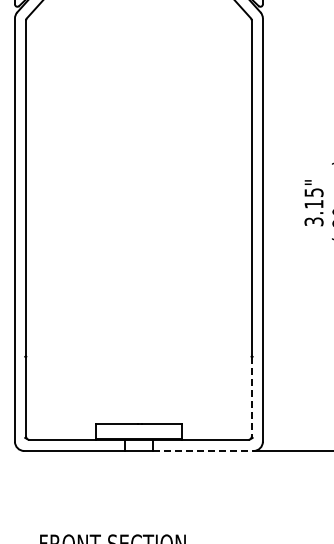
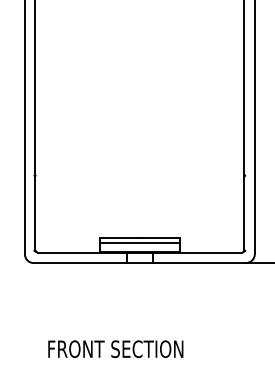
line: (251, 396) -> (244, 212), dashed -> solid
line: (138, 428) -> (139, 242), added
line: (203, 450) -> (199, 262), dashed -> solid

